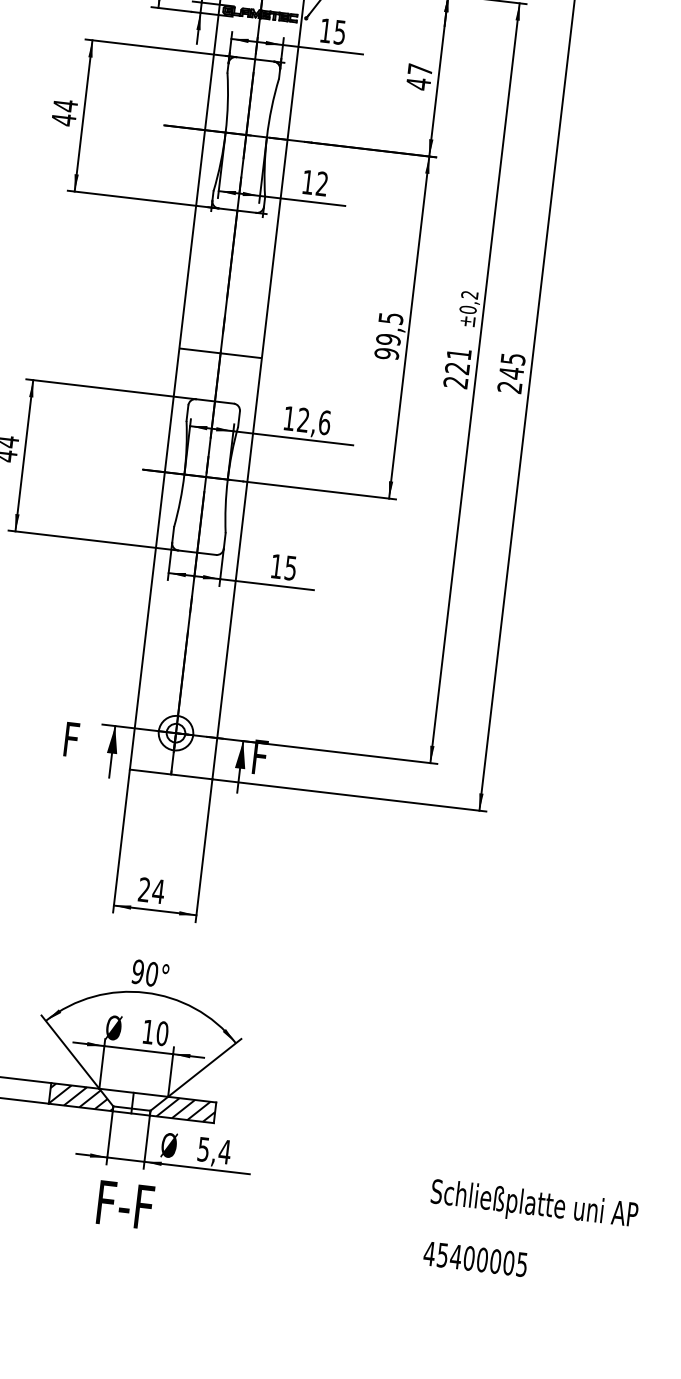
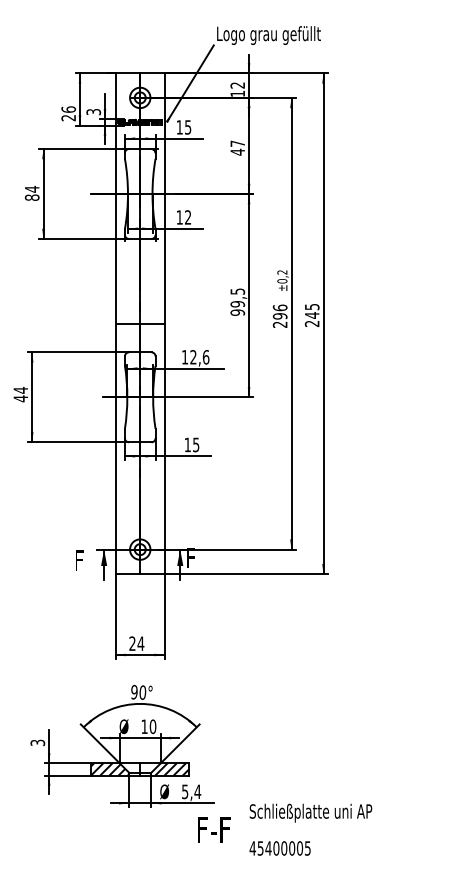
text: (62, 119) -> (31, 197), 44 -> 84
text: (457, 360) -> (279, 311), 221 -> 296
text: (126, 1204) -> (214, 829), moved
text: (530, 1233) -> (310, 829), moved

